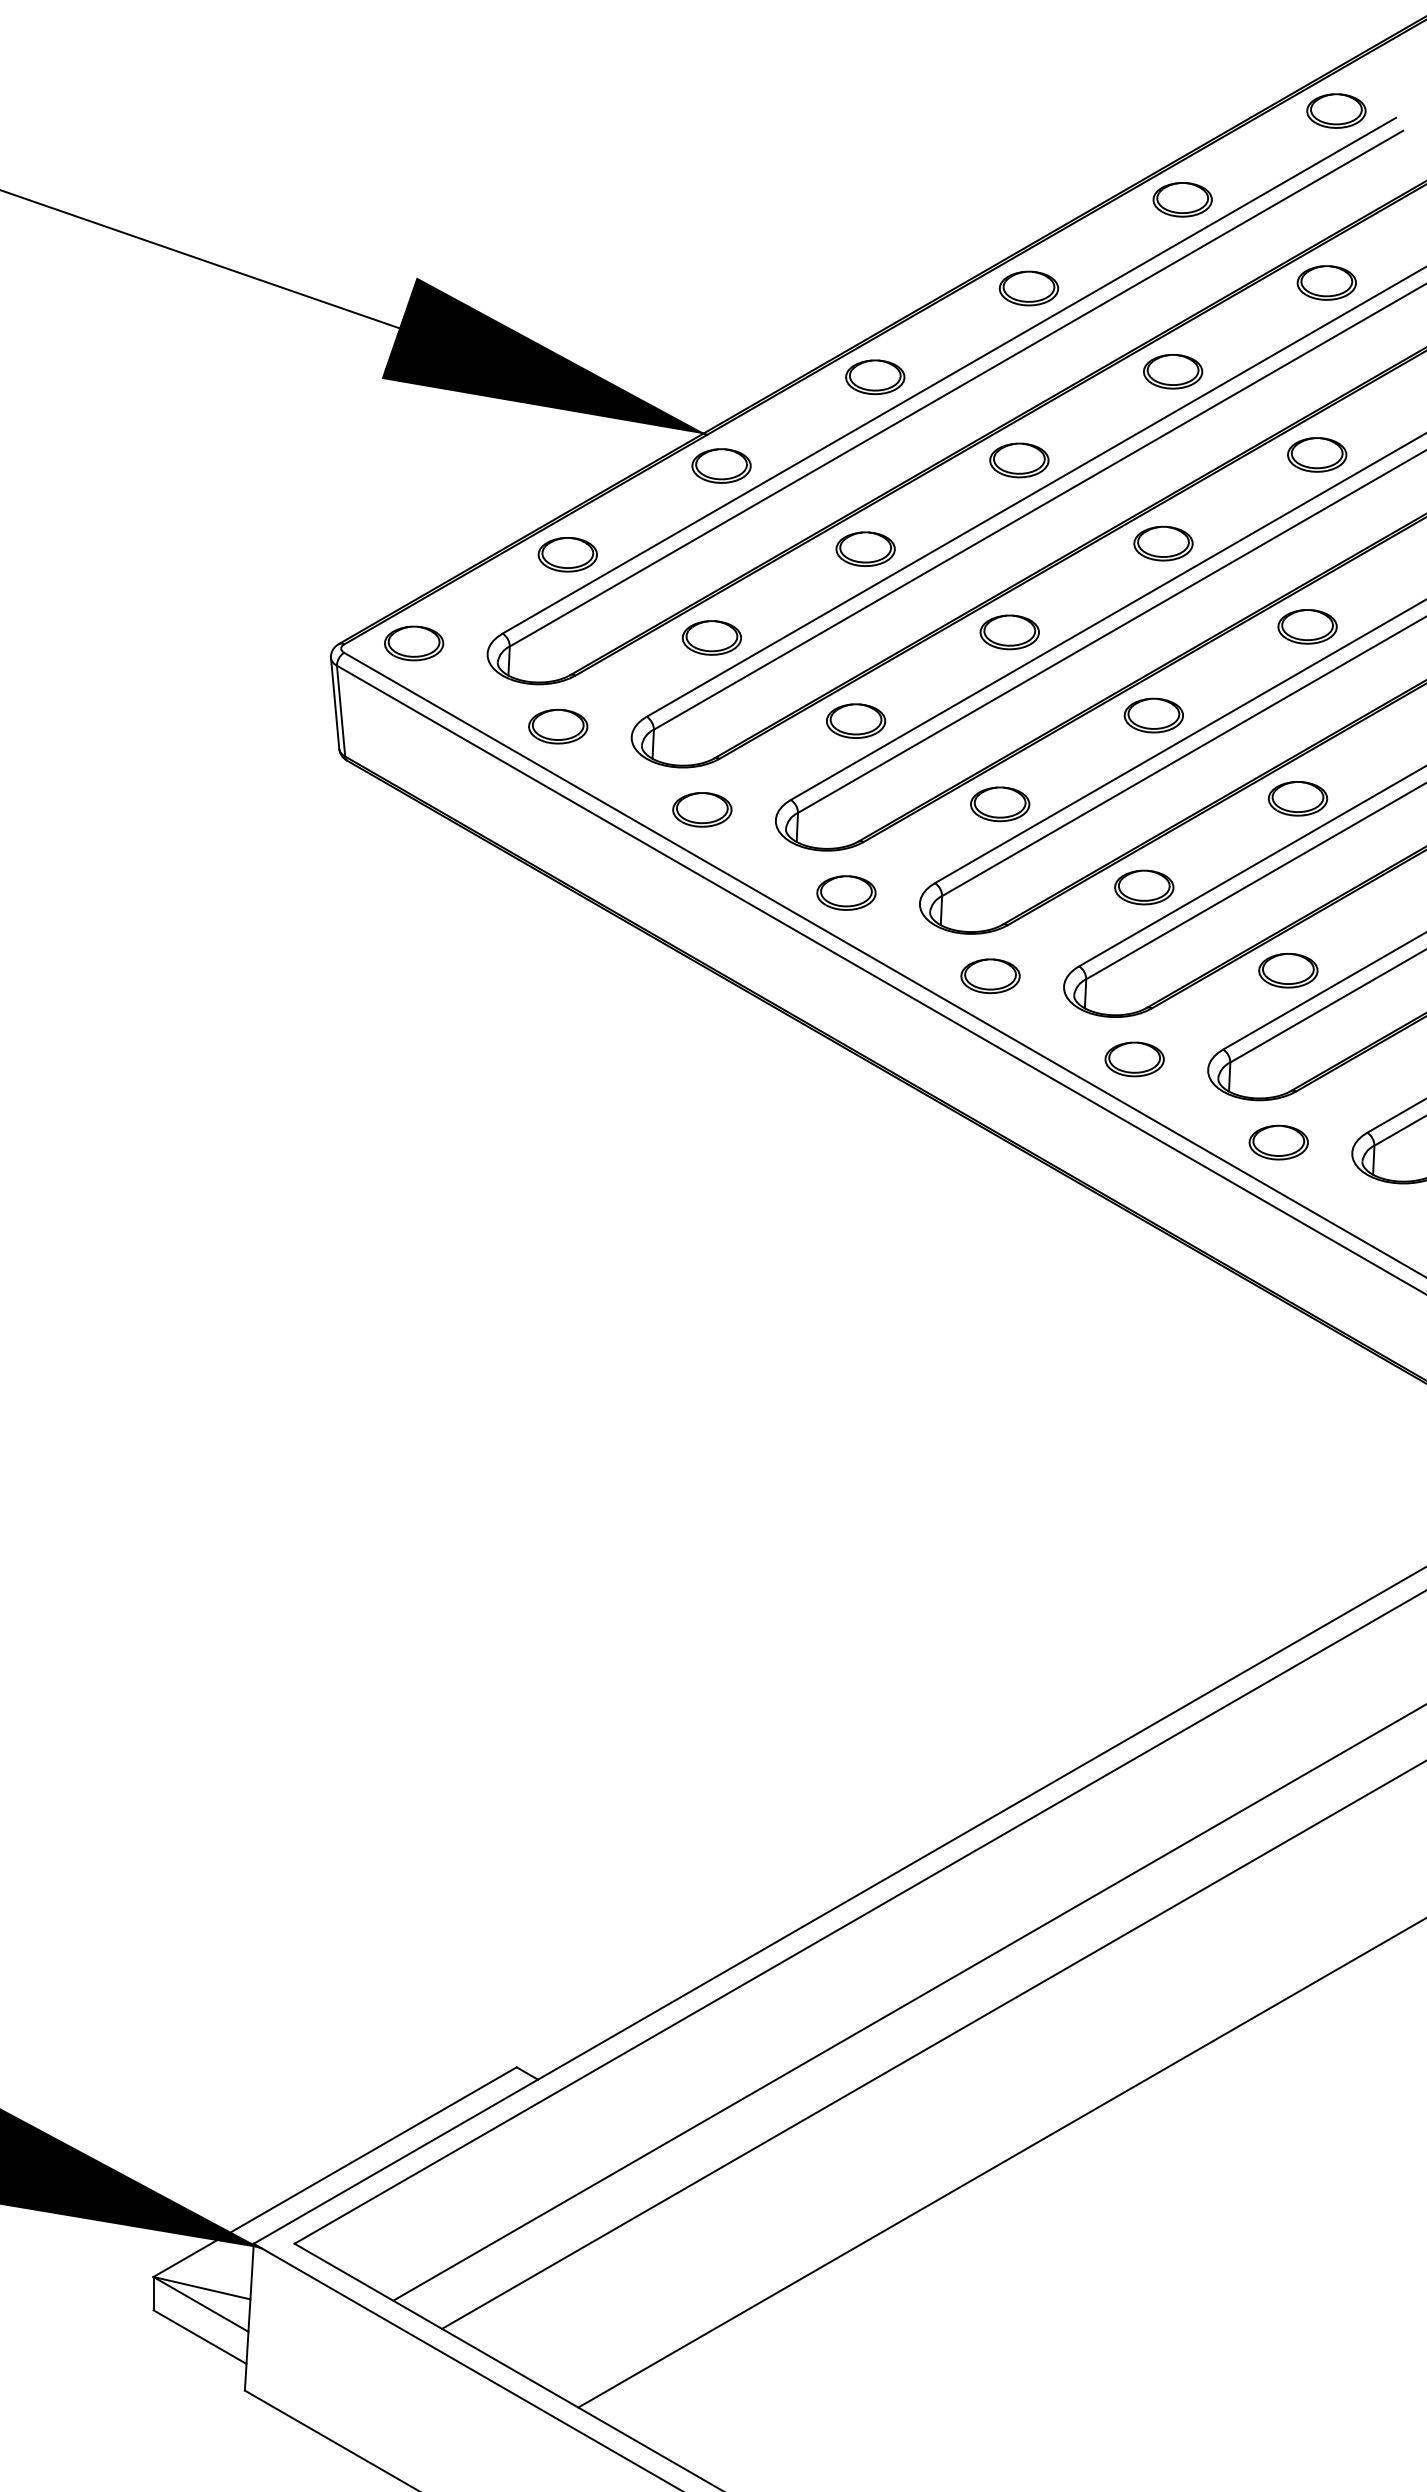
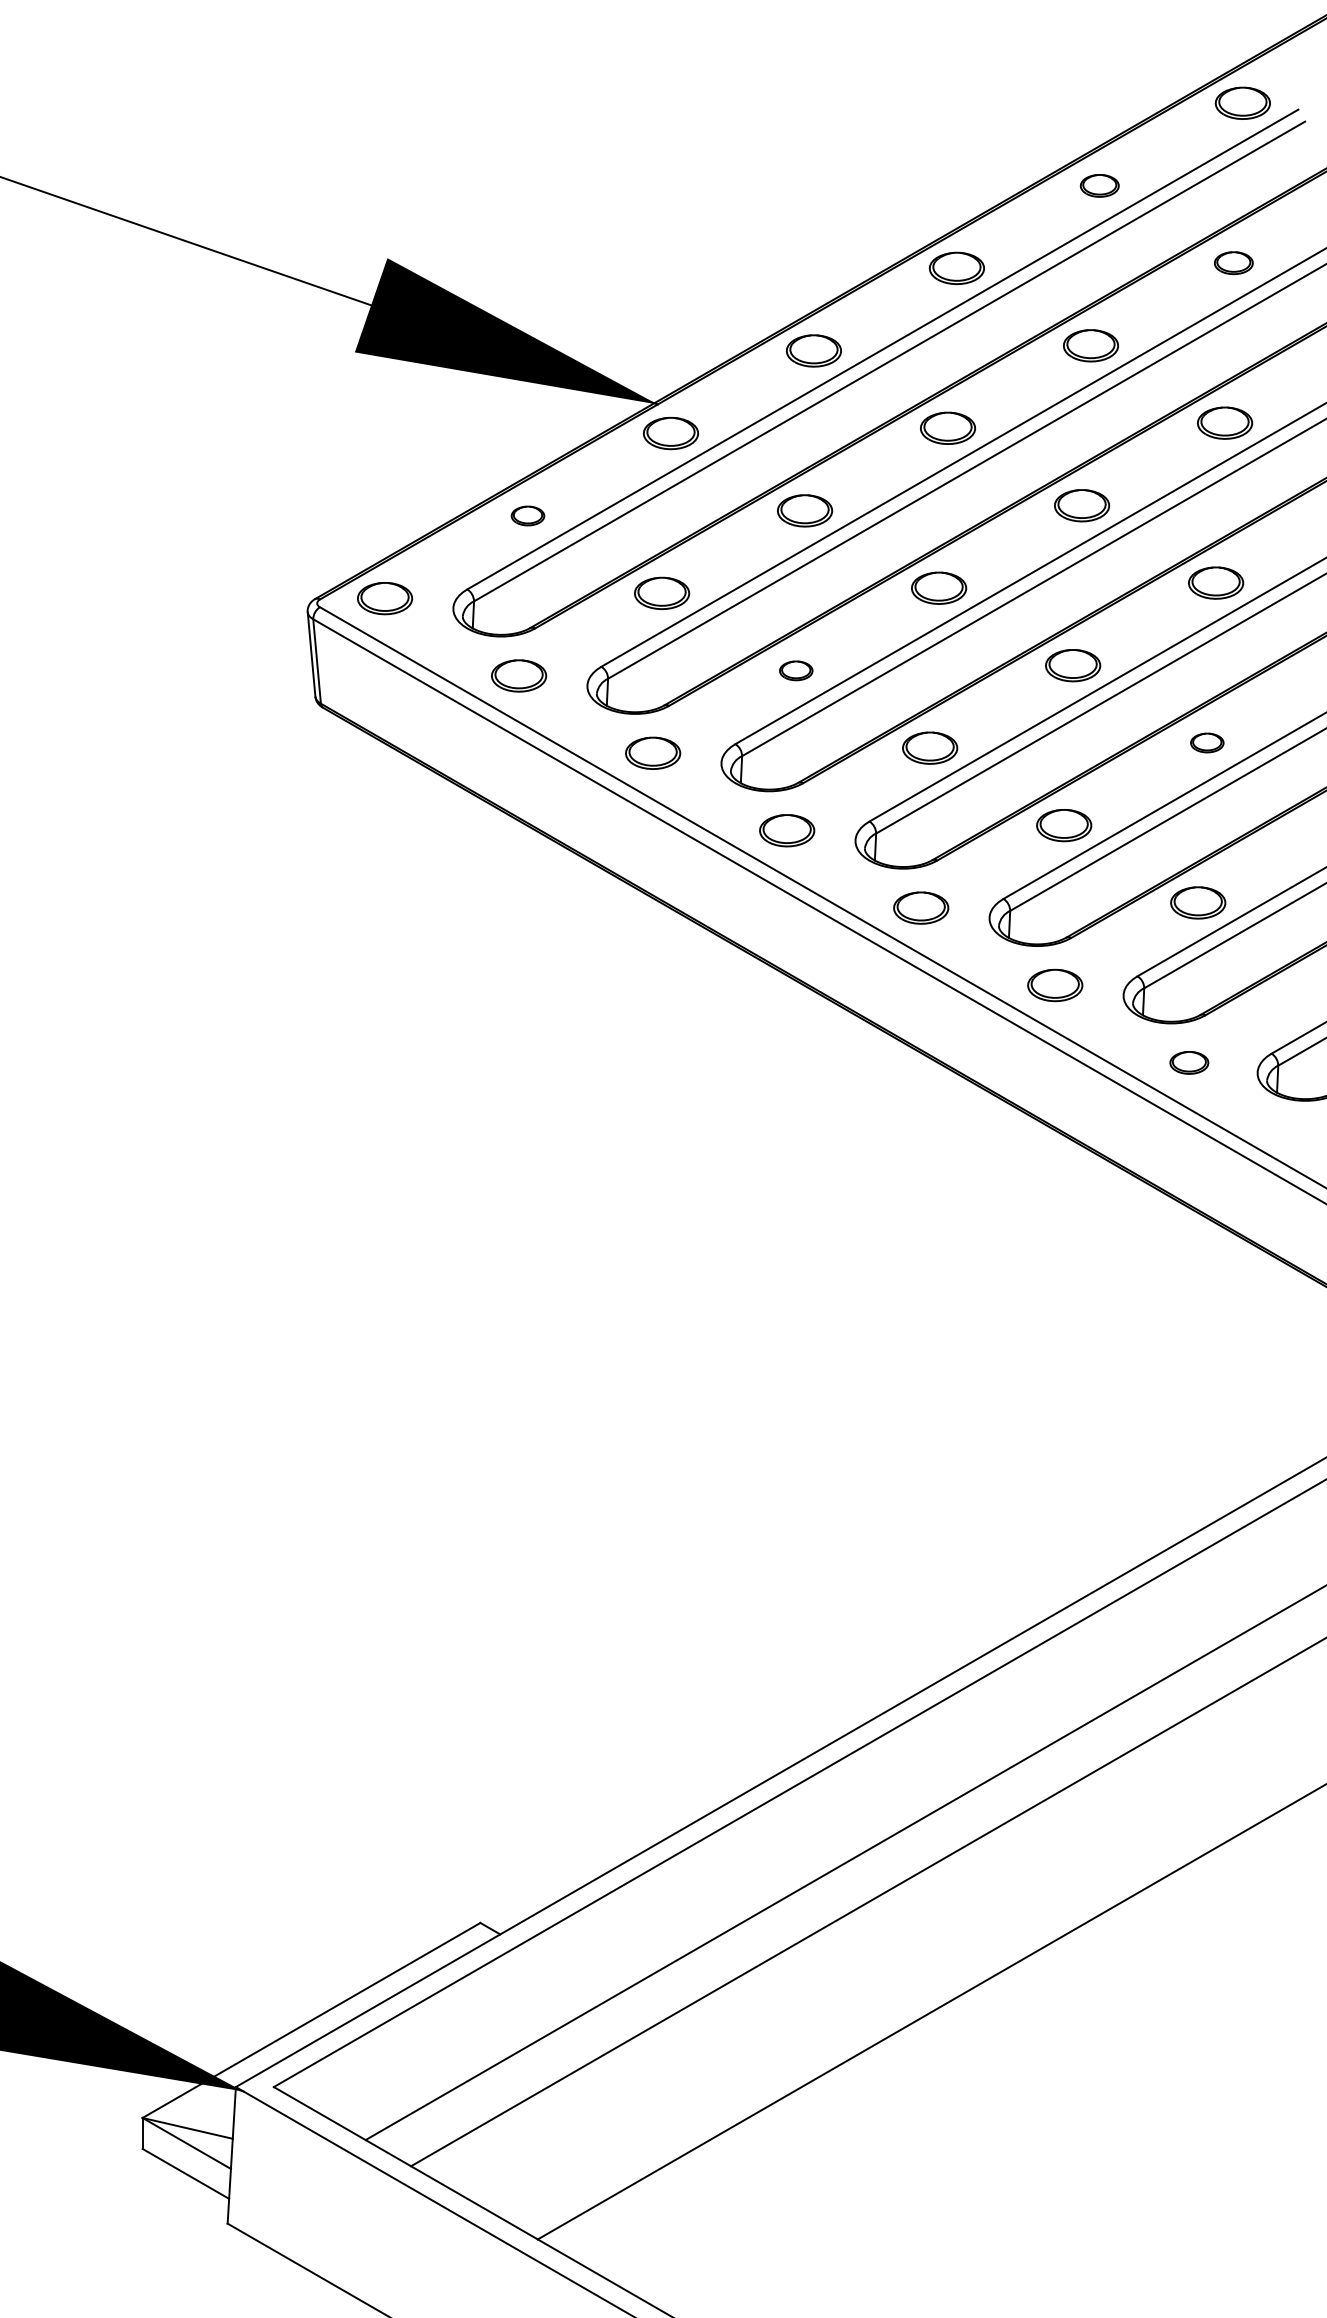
part: (1182, 199) -> (1099, 185), size x0.7
part: (1326, 282) -> (1233, 262), size x0.7
part: (567, 554) -> (527, 515), size x0.6
part: (856, 720) -> (796, 670), size x0.6
part: (1298, 798) -> (1207, 742), size x0.6
part: (1279, 1142) -> (1189, 1062), size x0.7

